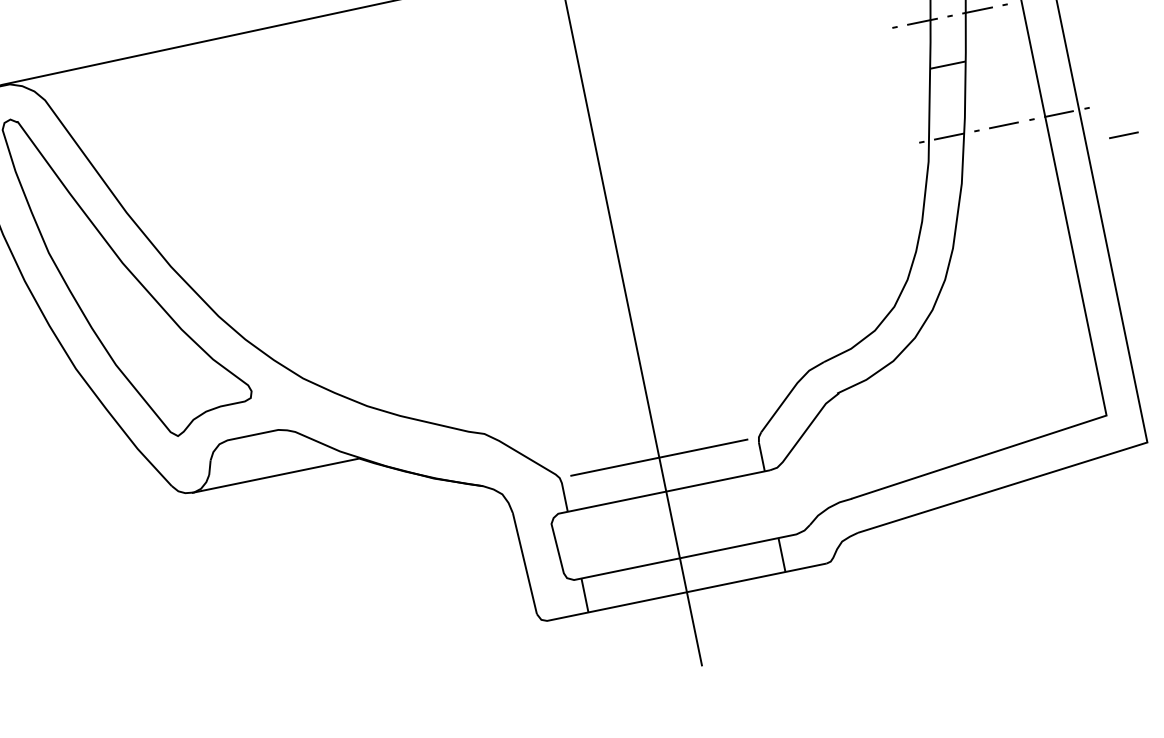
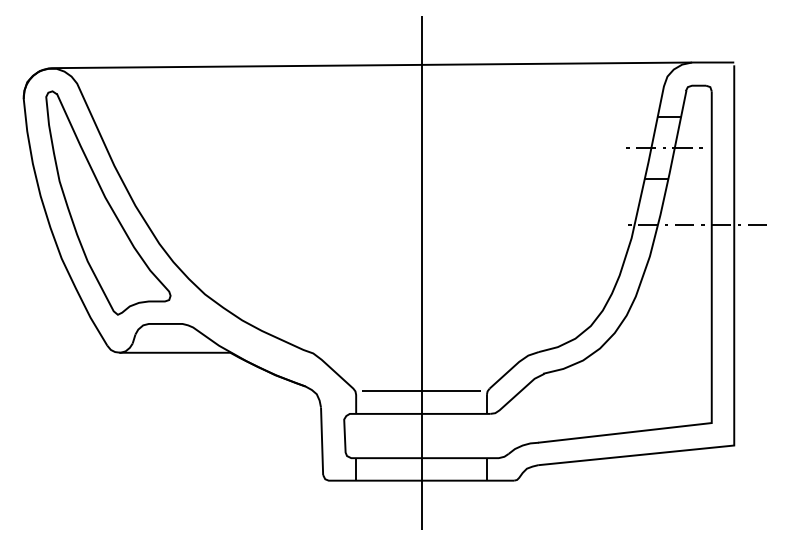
line: (1123, 134) -> (757, 224), moved

